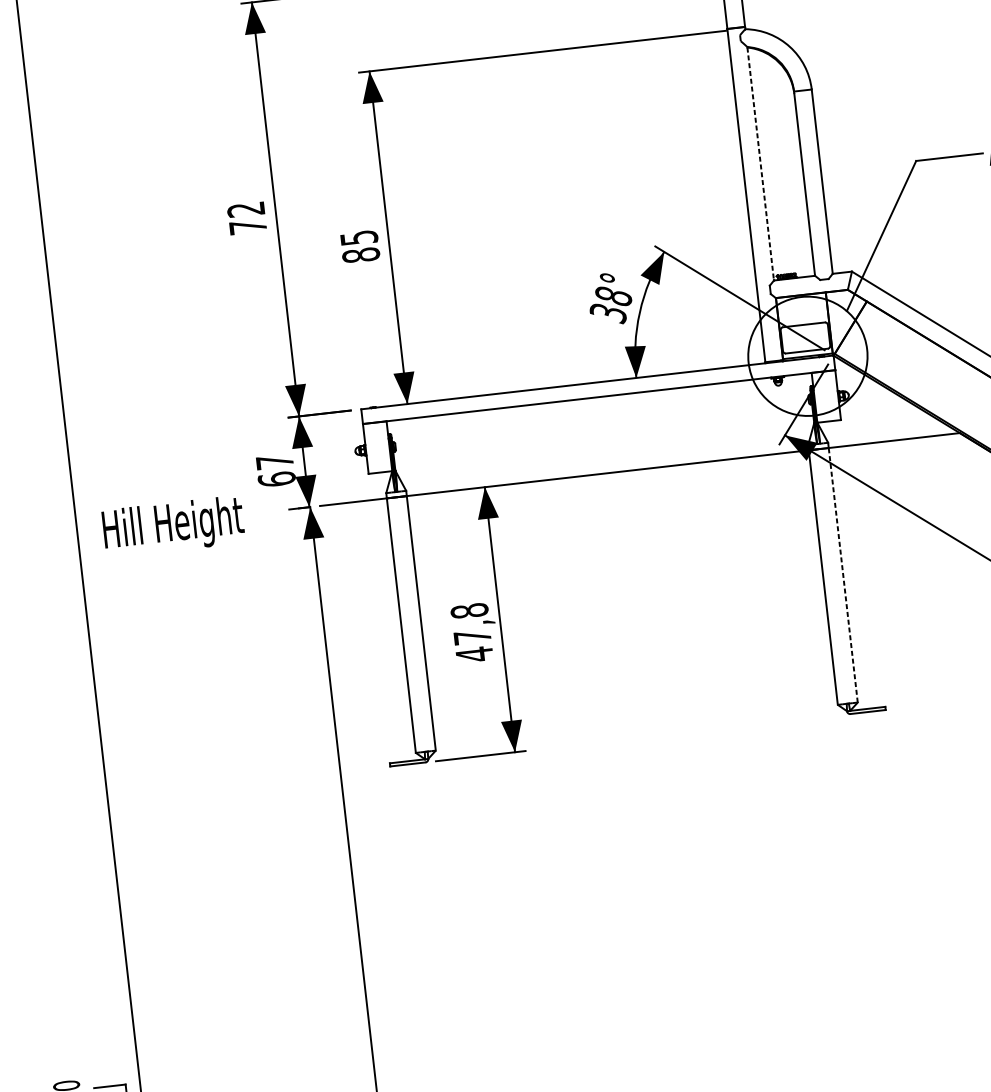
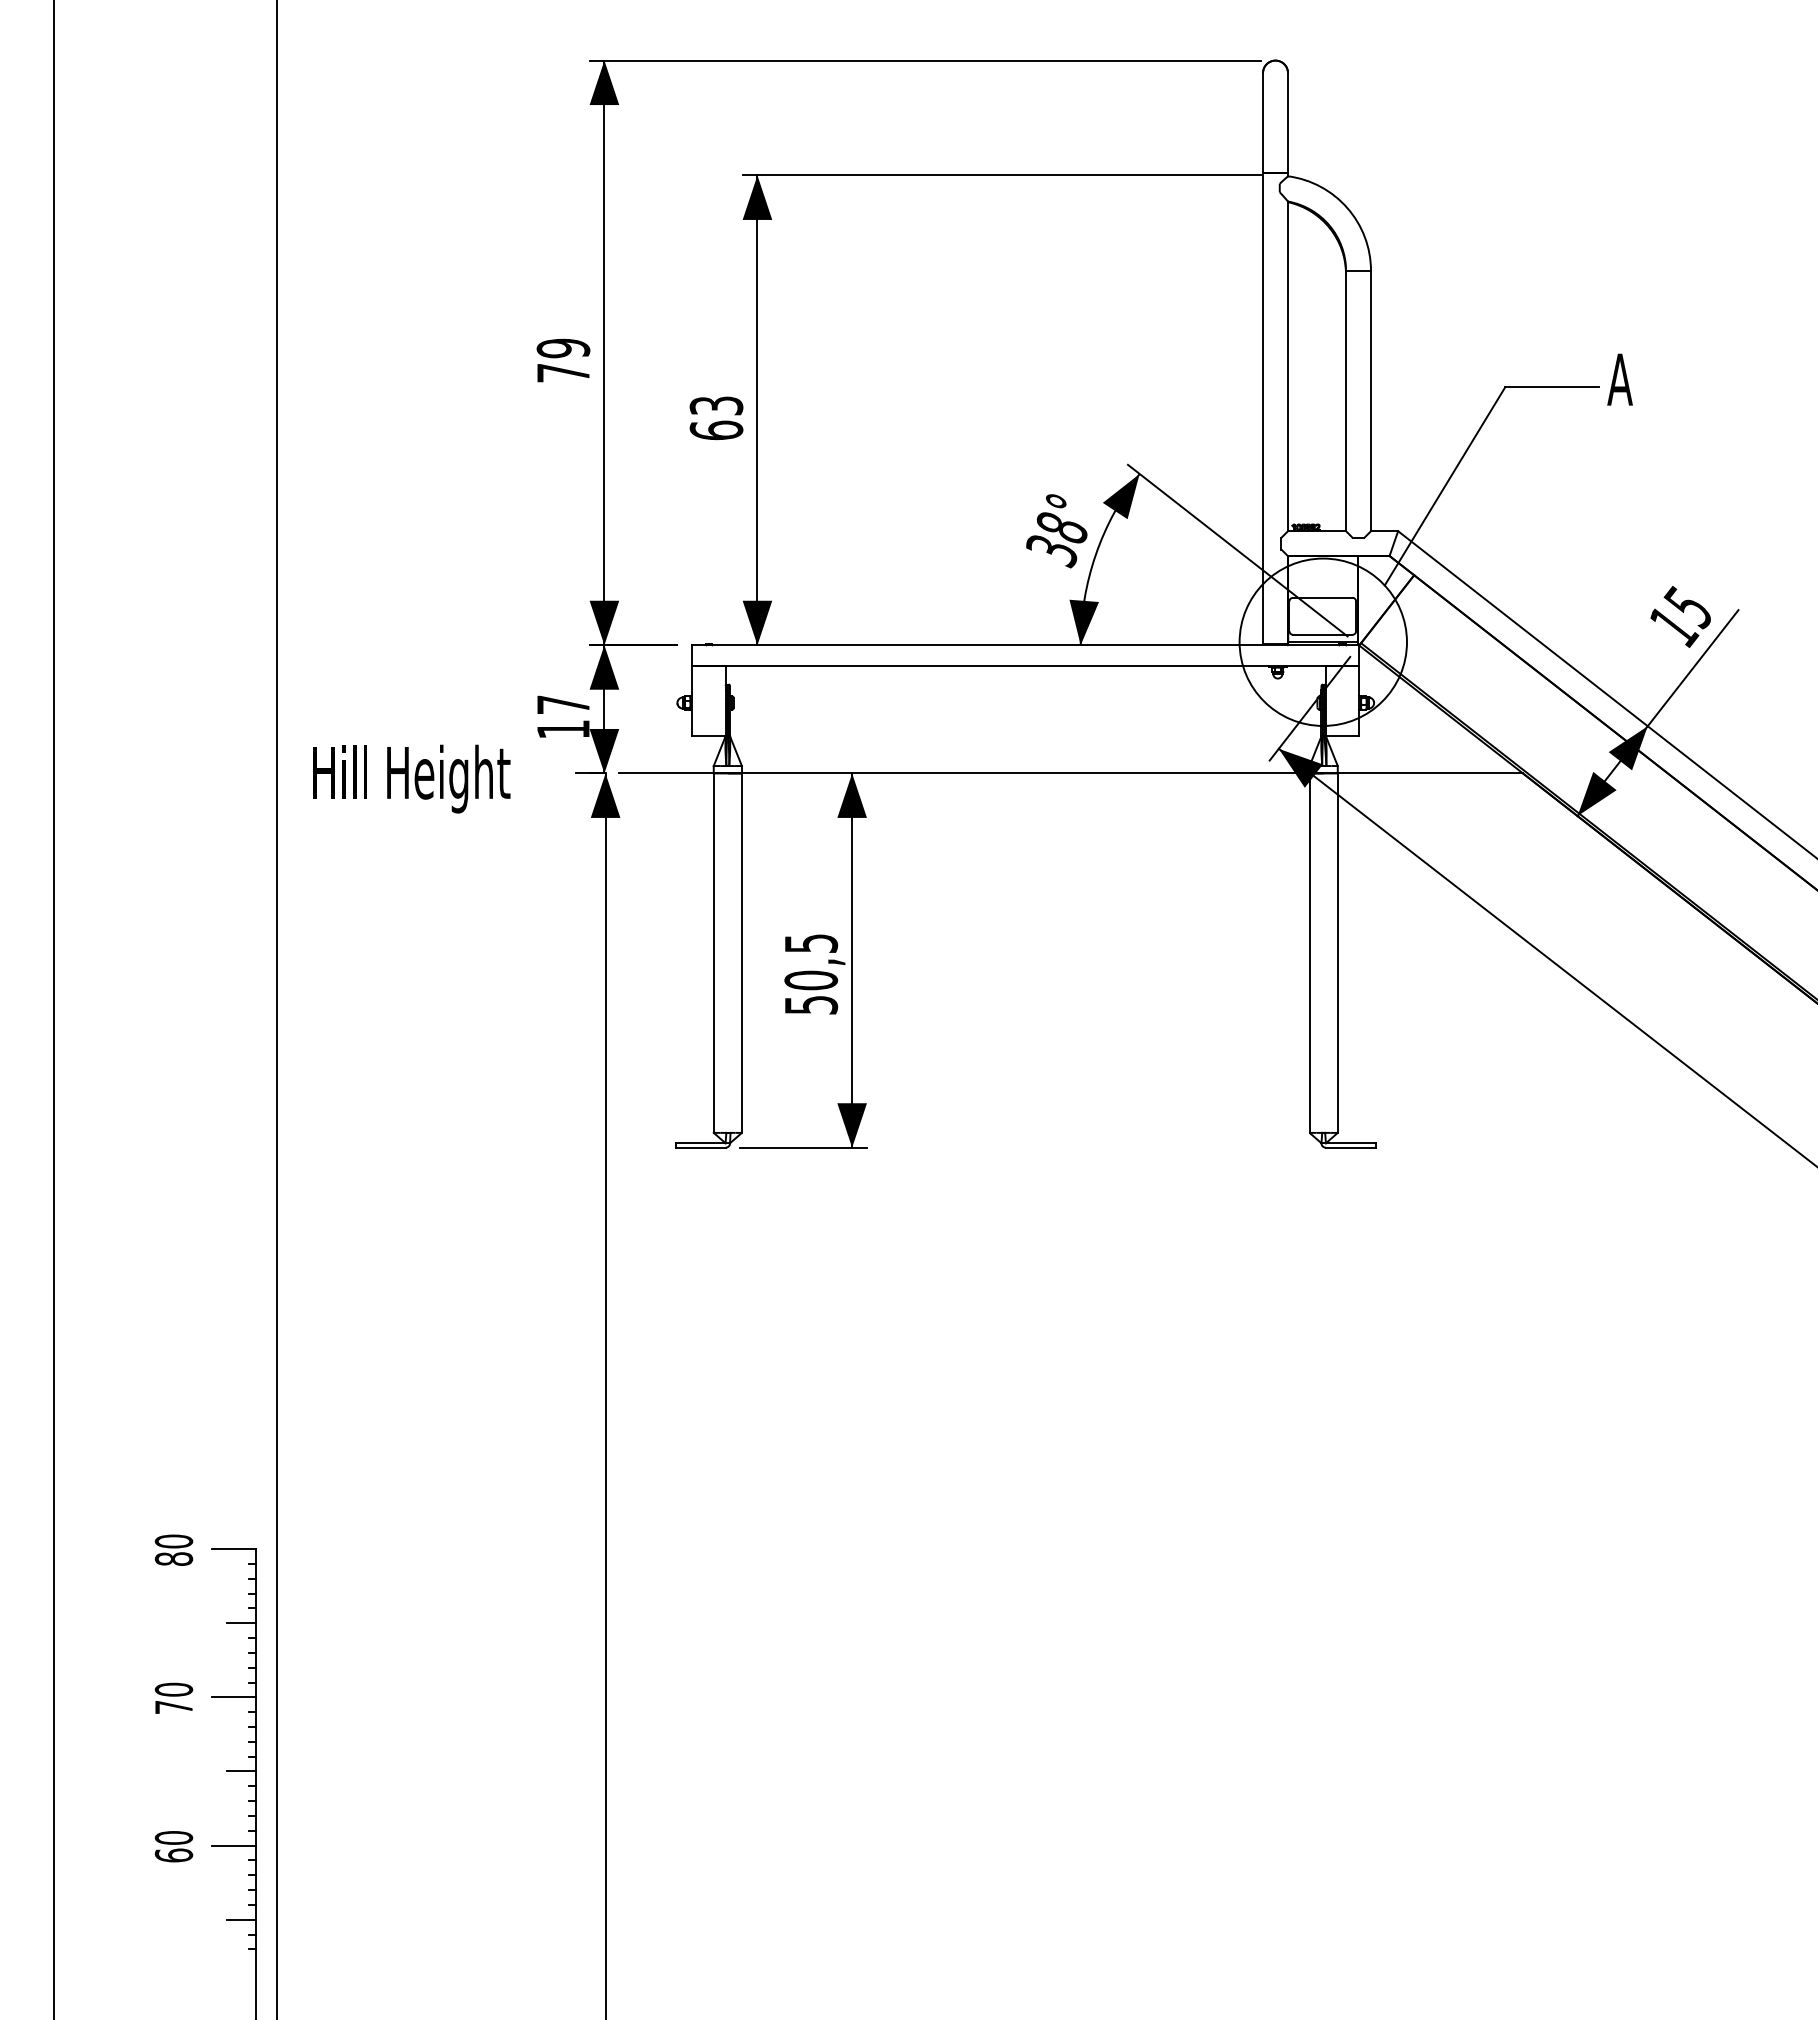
line: (761, 164) -> (1288, 367), dashed -> solid
text: (246, 209) -> (563, 348), 72 -> 79
text: (360, 246) -> (716, 418), 85 -> 63
text: (276, 479) -> (563, 729), 67 -> 17
line: (843, 575) -> (1337, 953), dashed -> solid
text: (472, 632) -> (811, 974), 47,8 -> 50,5

